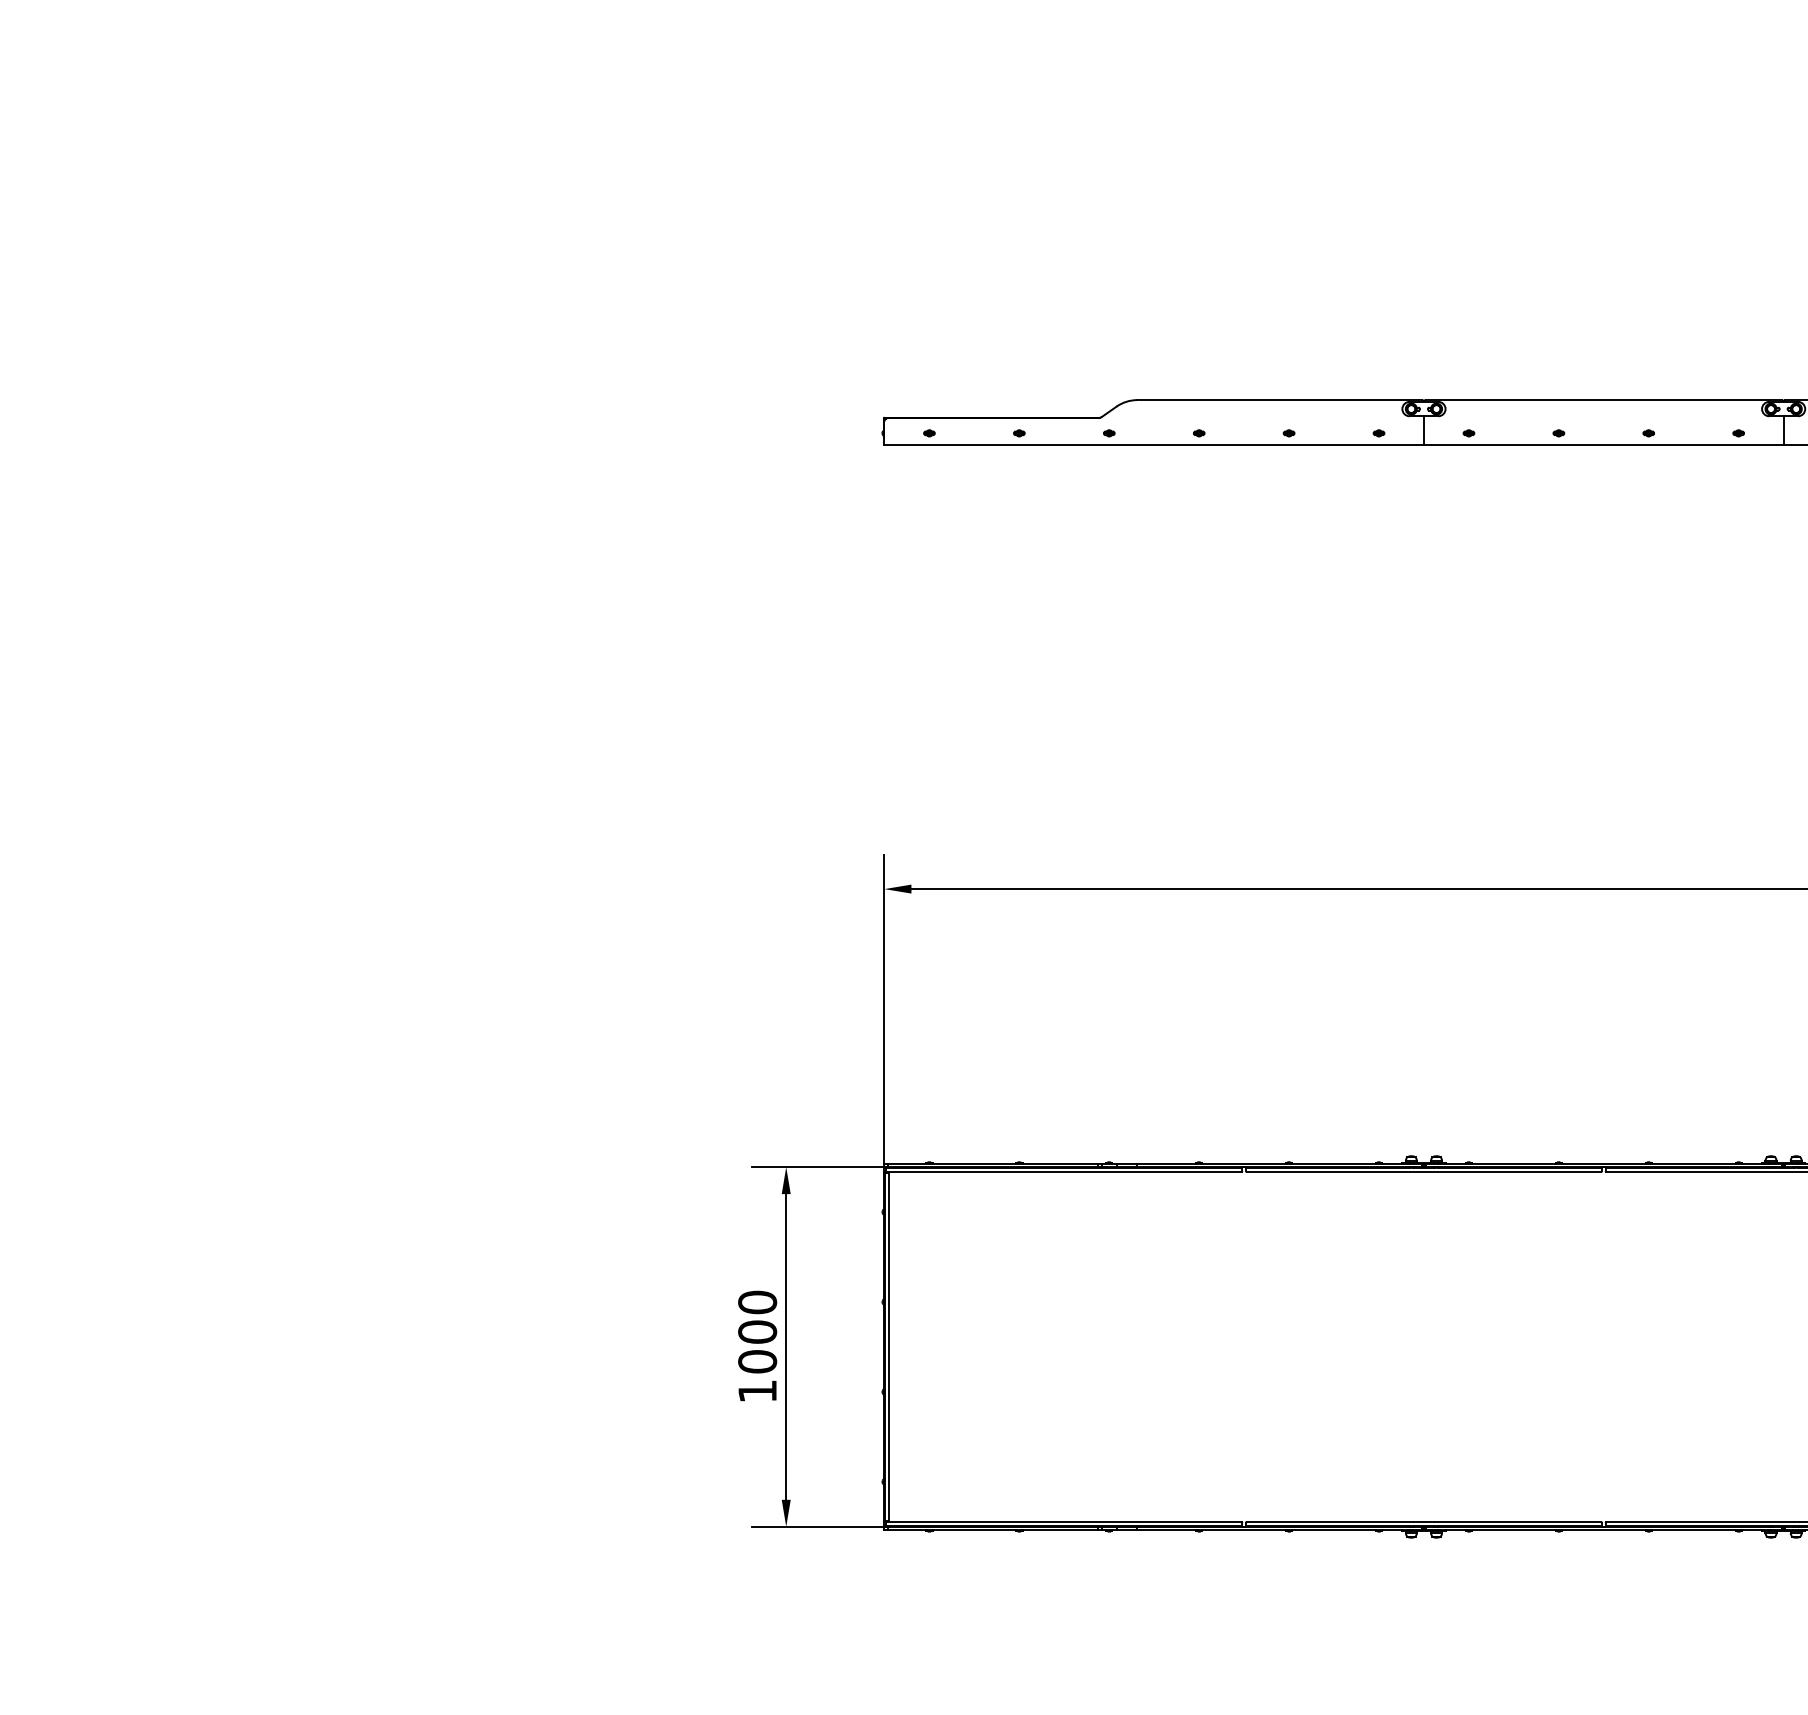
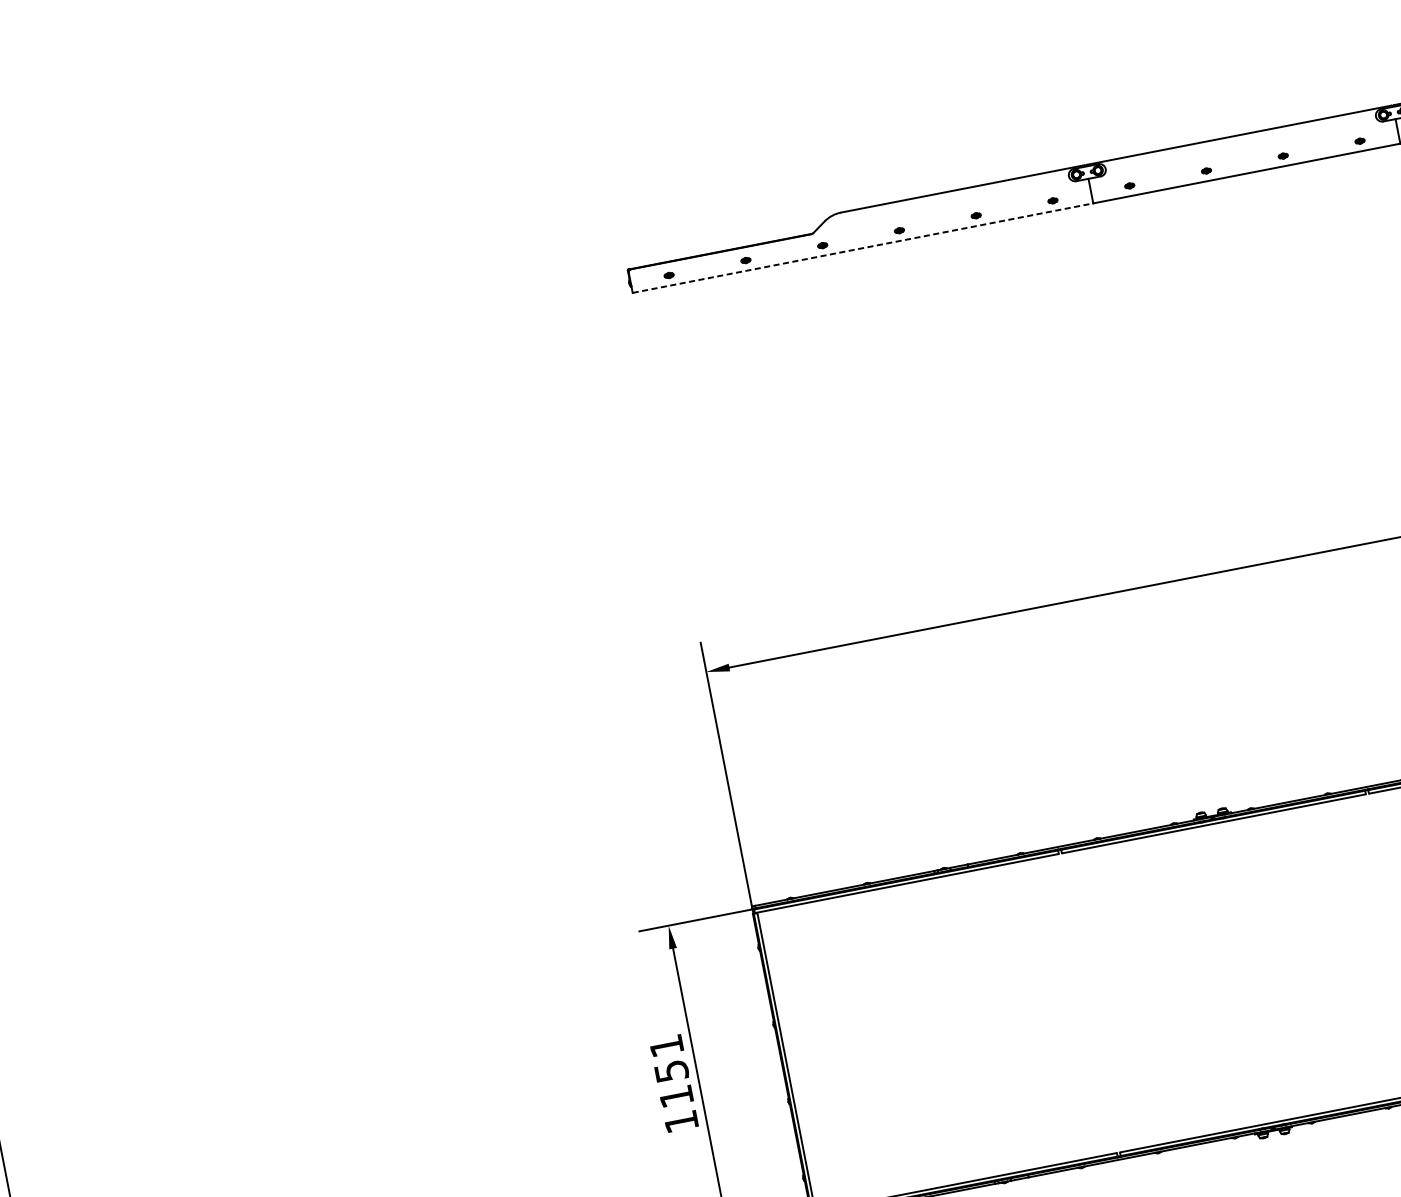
line: (1154, 445) -> (863, 248), solid -> dashed
text: (757, 1331) -> (671, 1070), 1000 -> 1151

